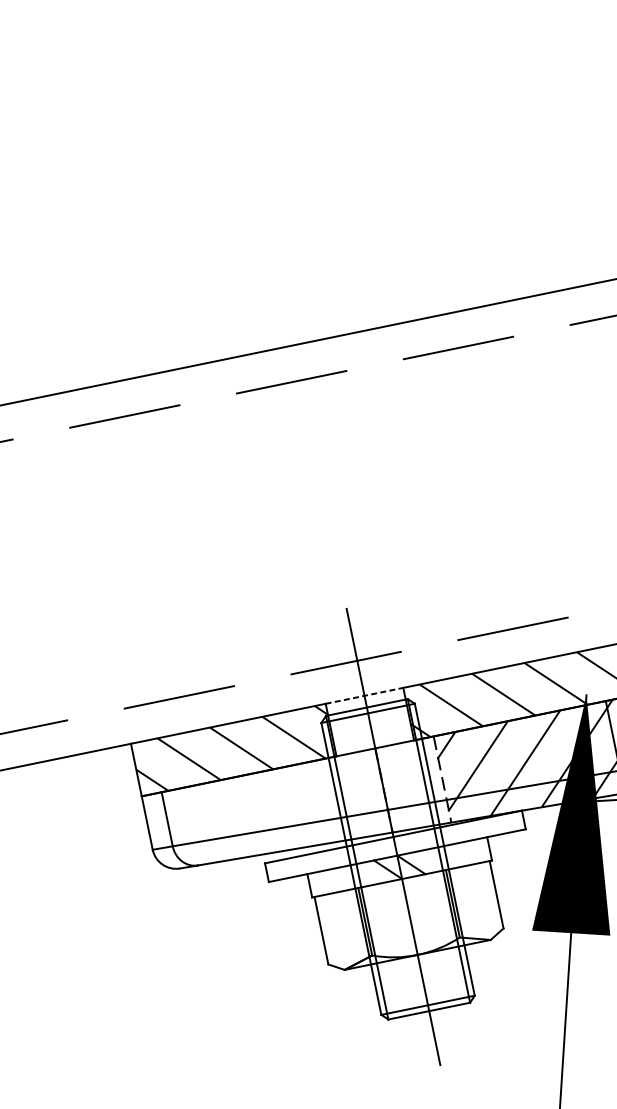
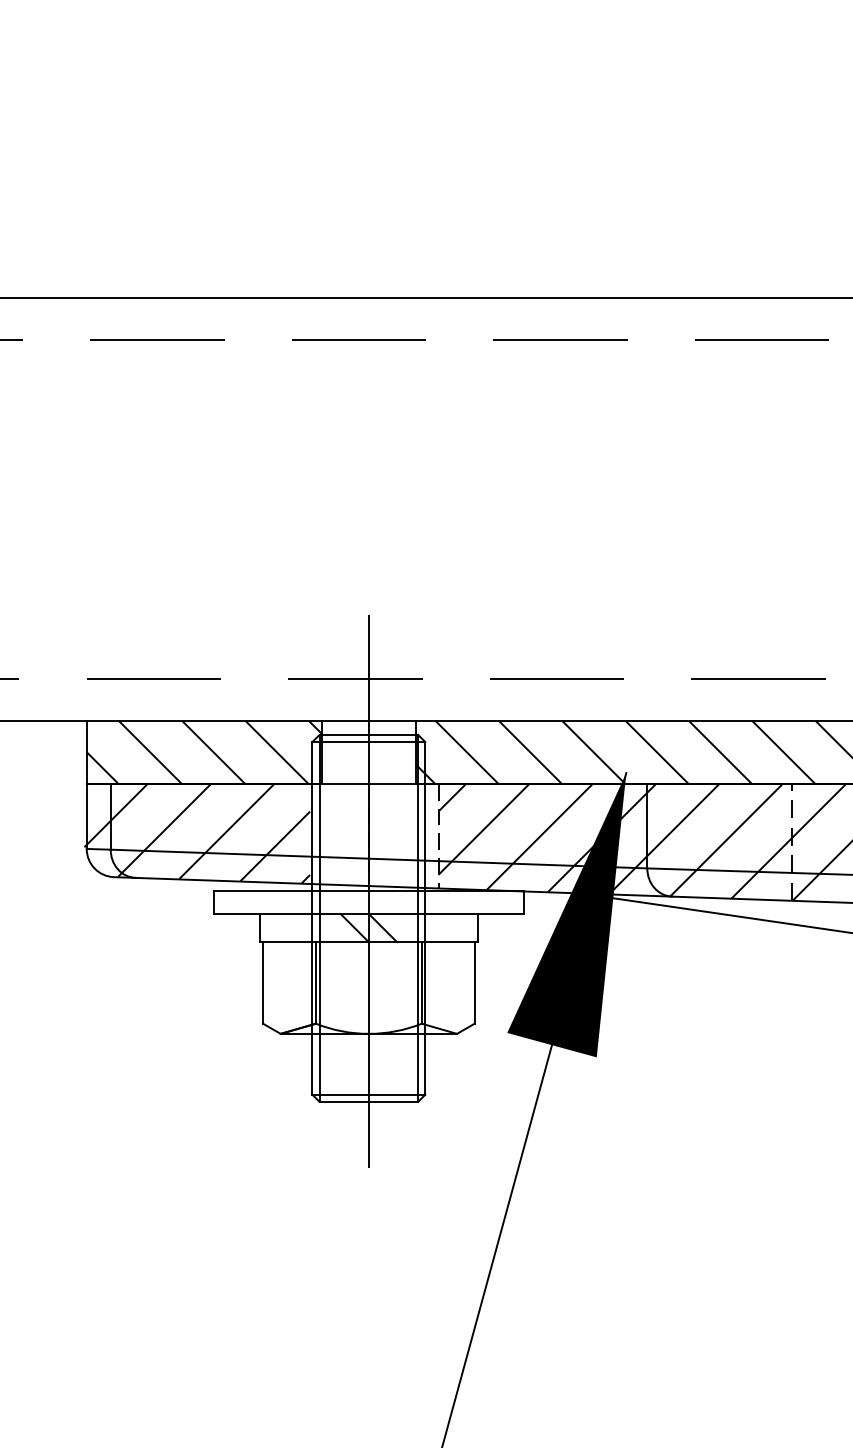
line: (364, 695) -> (368, 720), dashed -> solid
hatch: (241, 818) -> (197, 833), added

